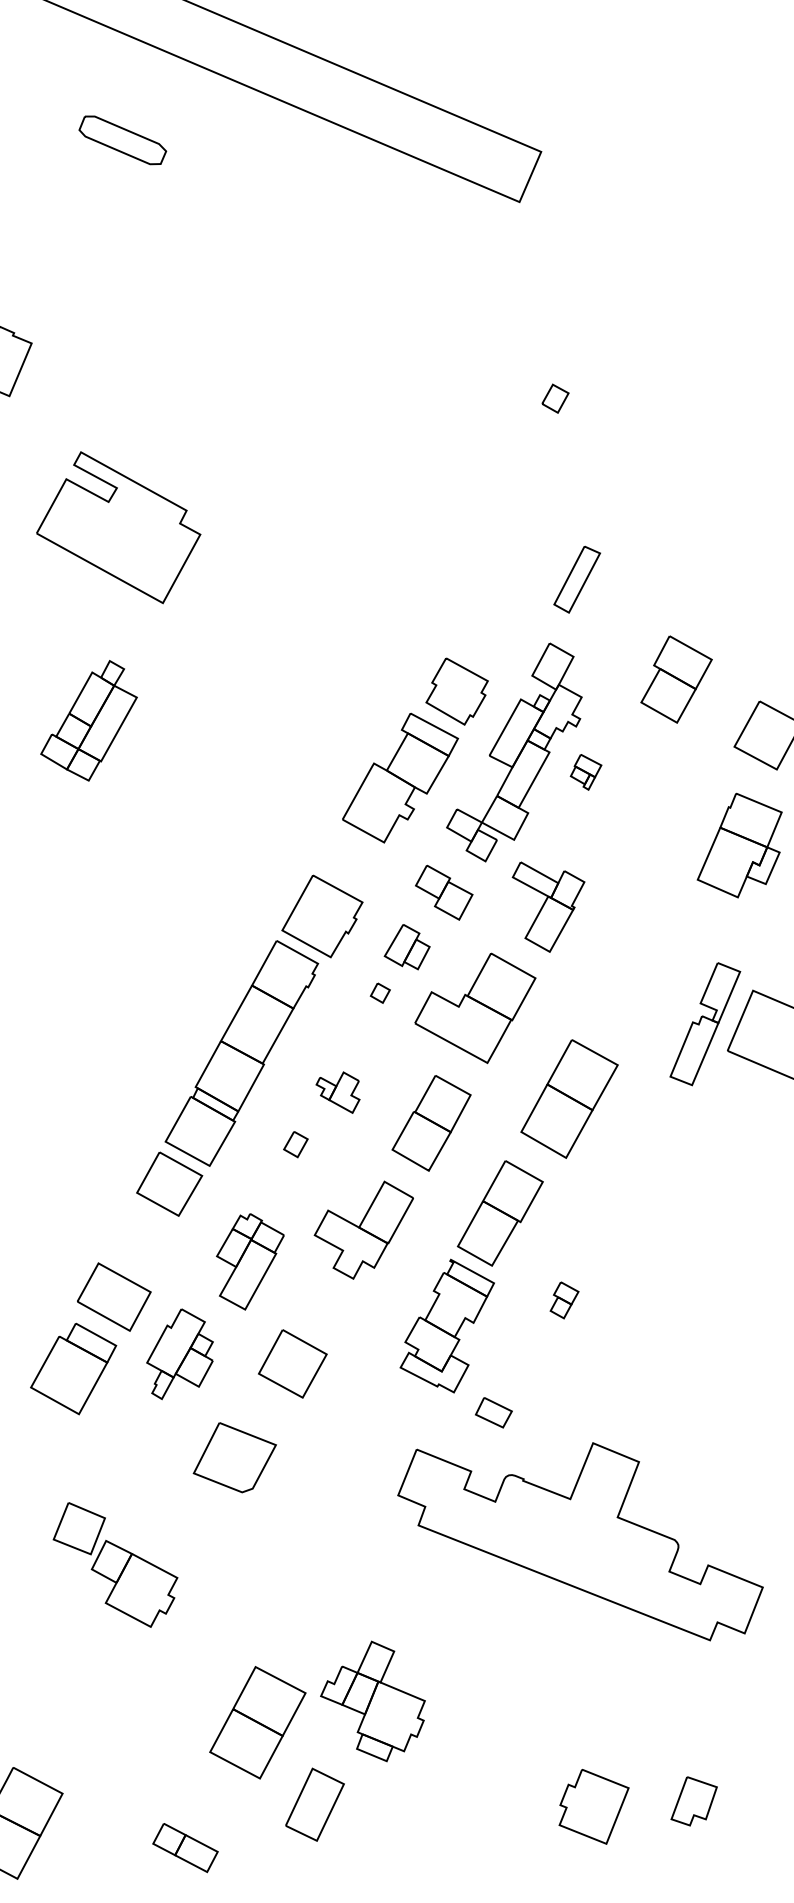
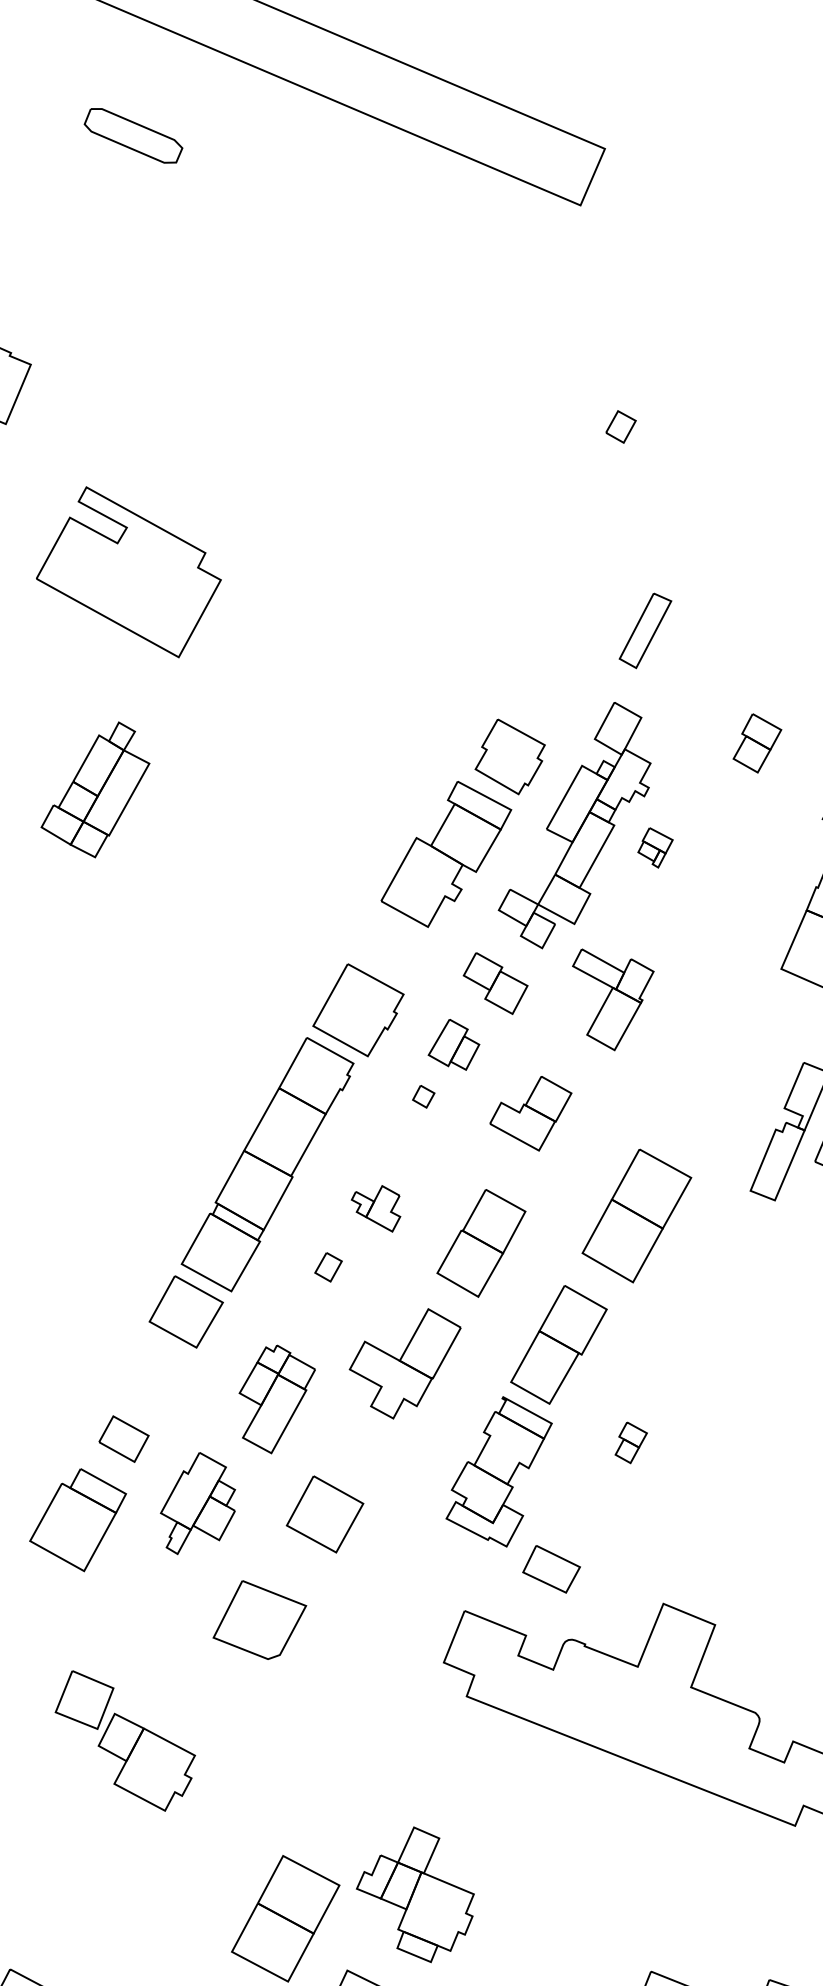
part: (676, 679) -> (757, 743), size x0.6
part: (475, 1007) -> (530, 1112), size x0.6
part: (114, 1296) -> (124, 1438), size x0.6
part: (493, 1412) -> (551, 1569), size x1.4

